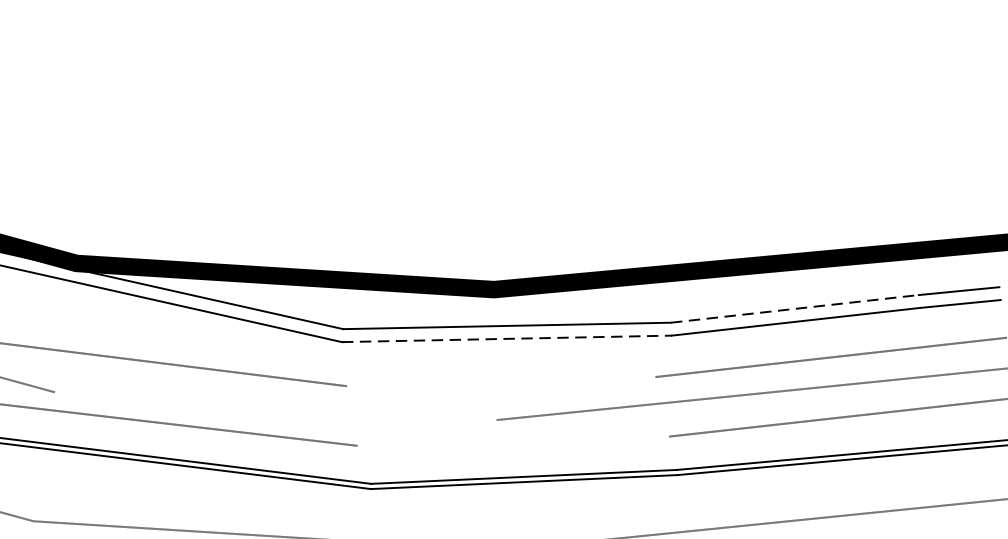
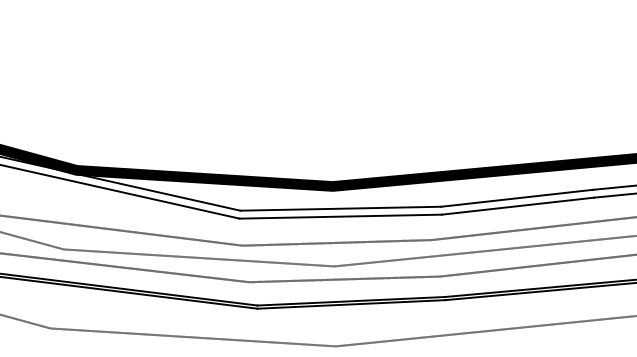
line: (795, 309) -> (517, 198), dashed -> solid
line: (508, 338) -> (341, 216), dashed -> solid
line: (500, 381) -> (336, 242), added
line: (274, 405) -> (198, 257), added
line: (513, 441) -> (344, 279), added

